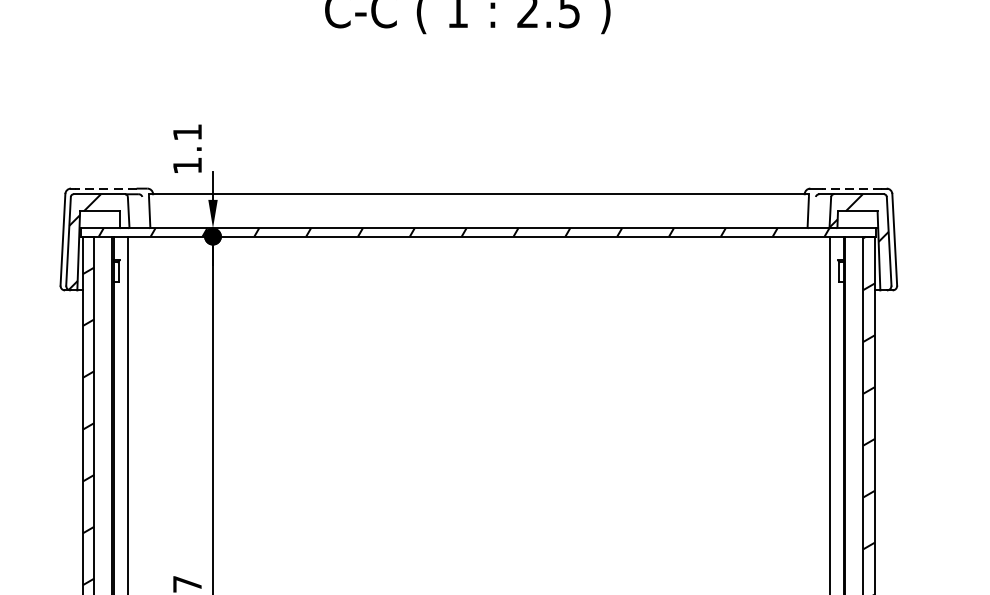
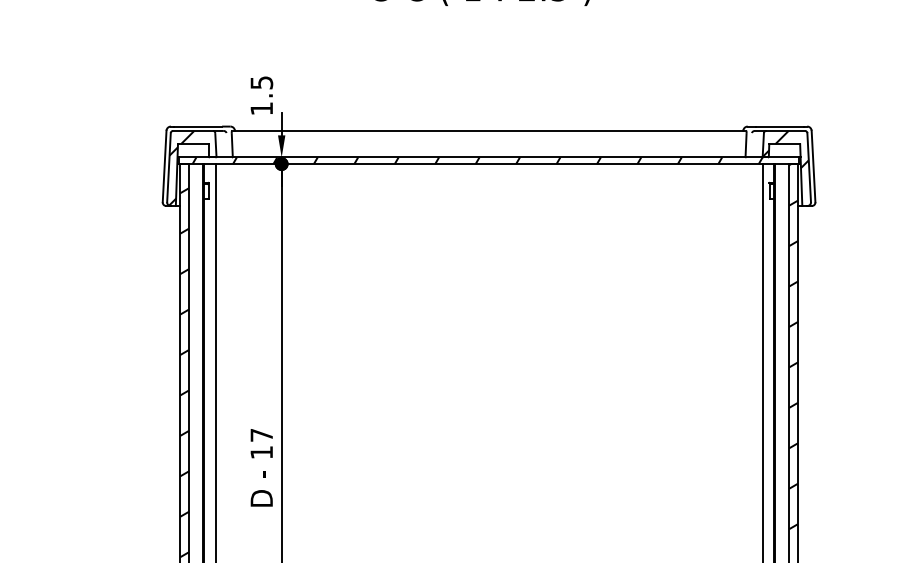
text: (187, 132) -> (261, 82), 1.1 -> 1.5
line: (106, 188) -> (198, 126), dashed -> solid
line: (852, 188) -> (780, 126), dashed -> solid

